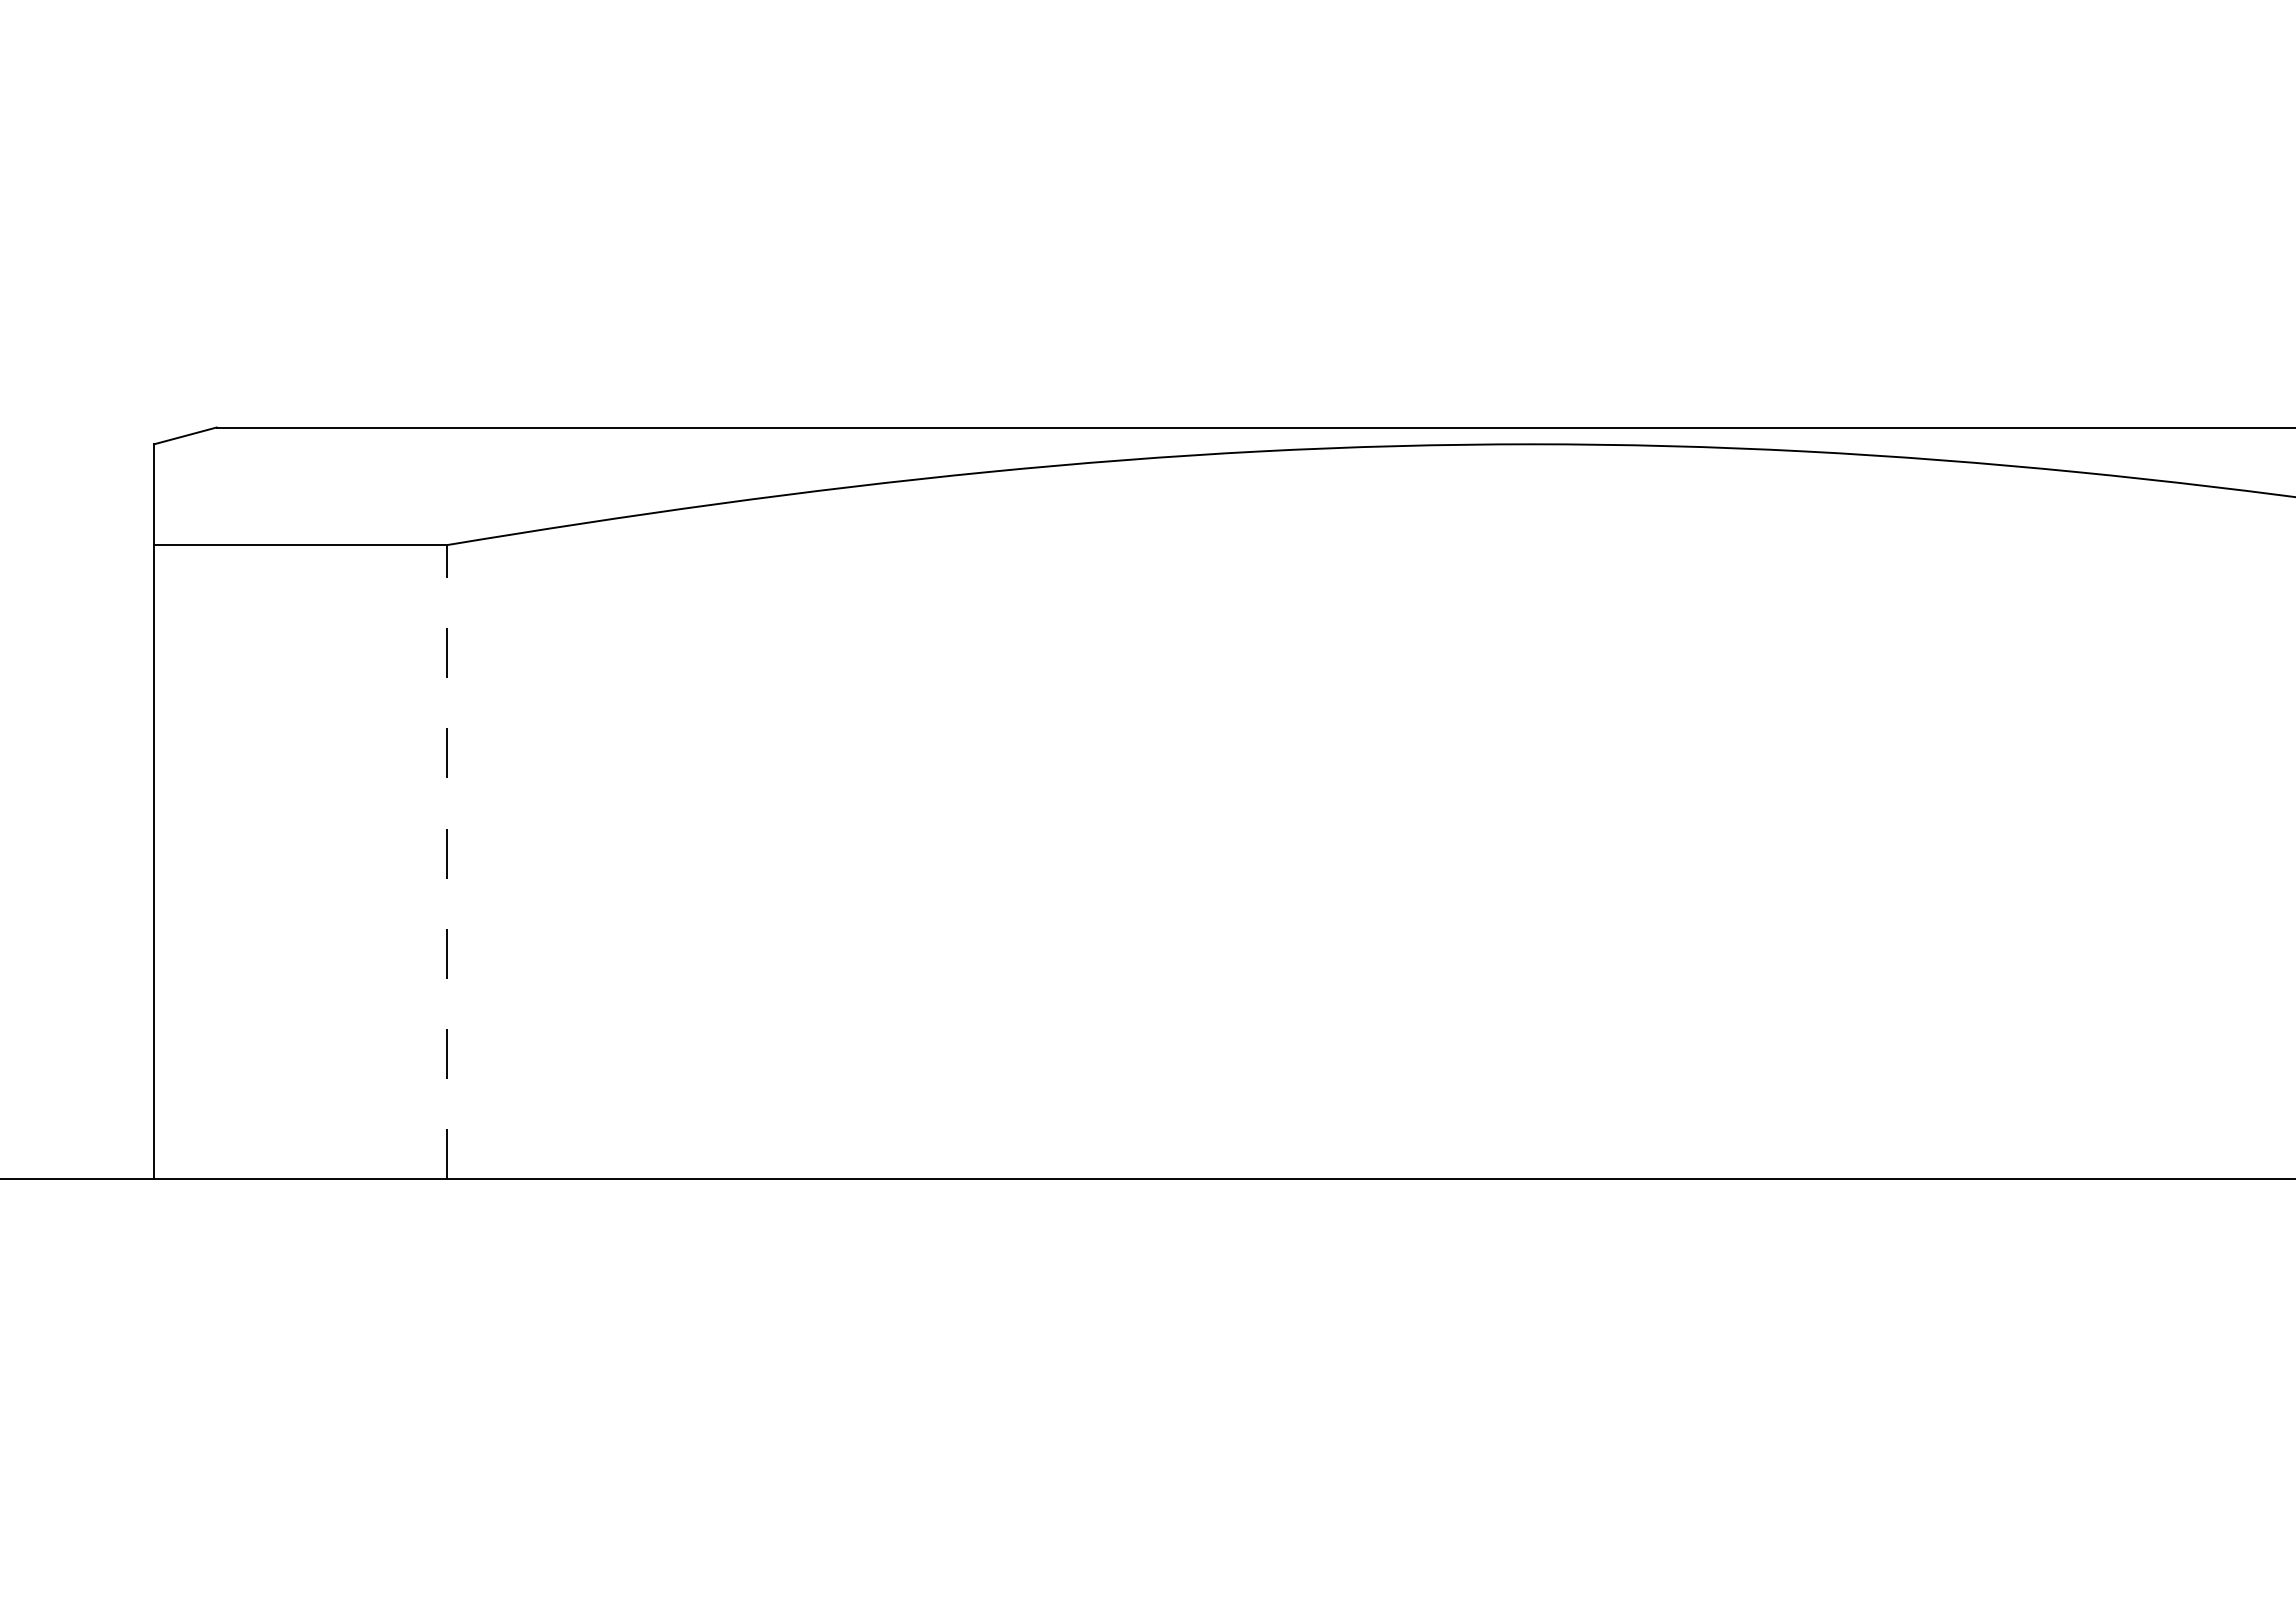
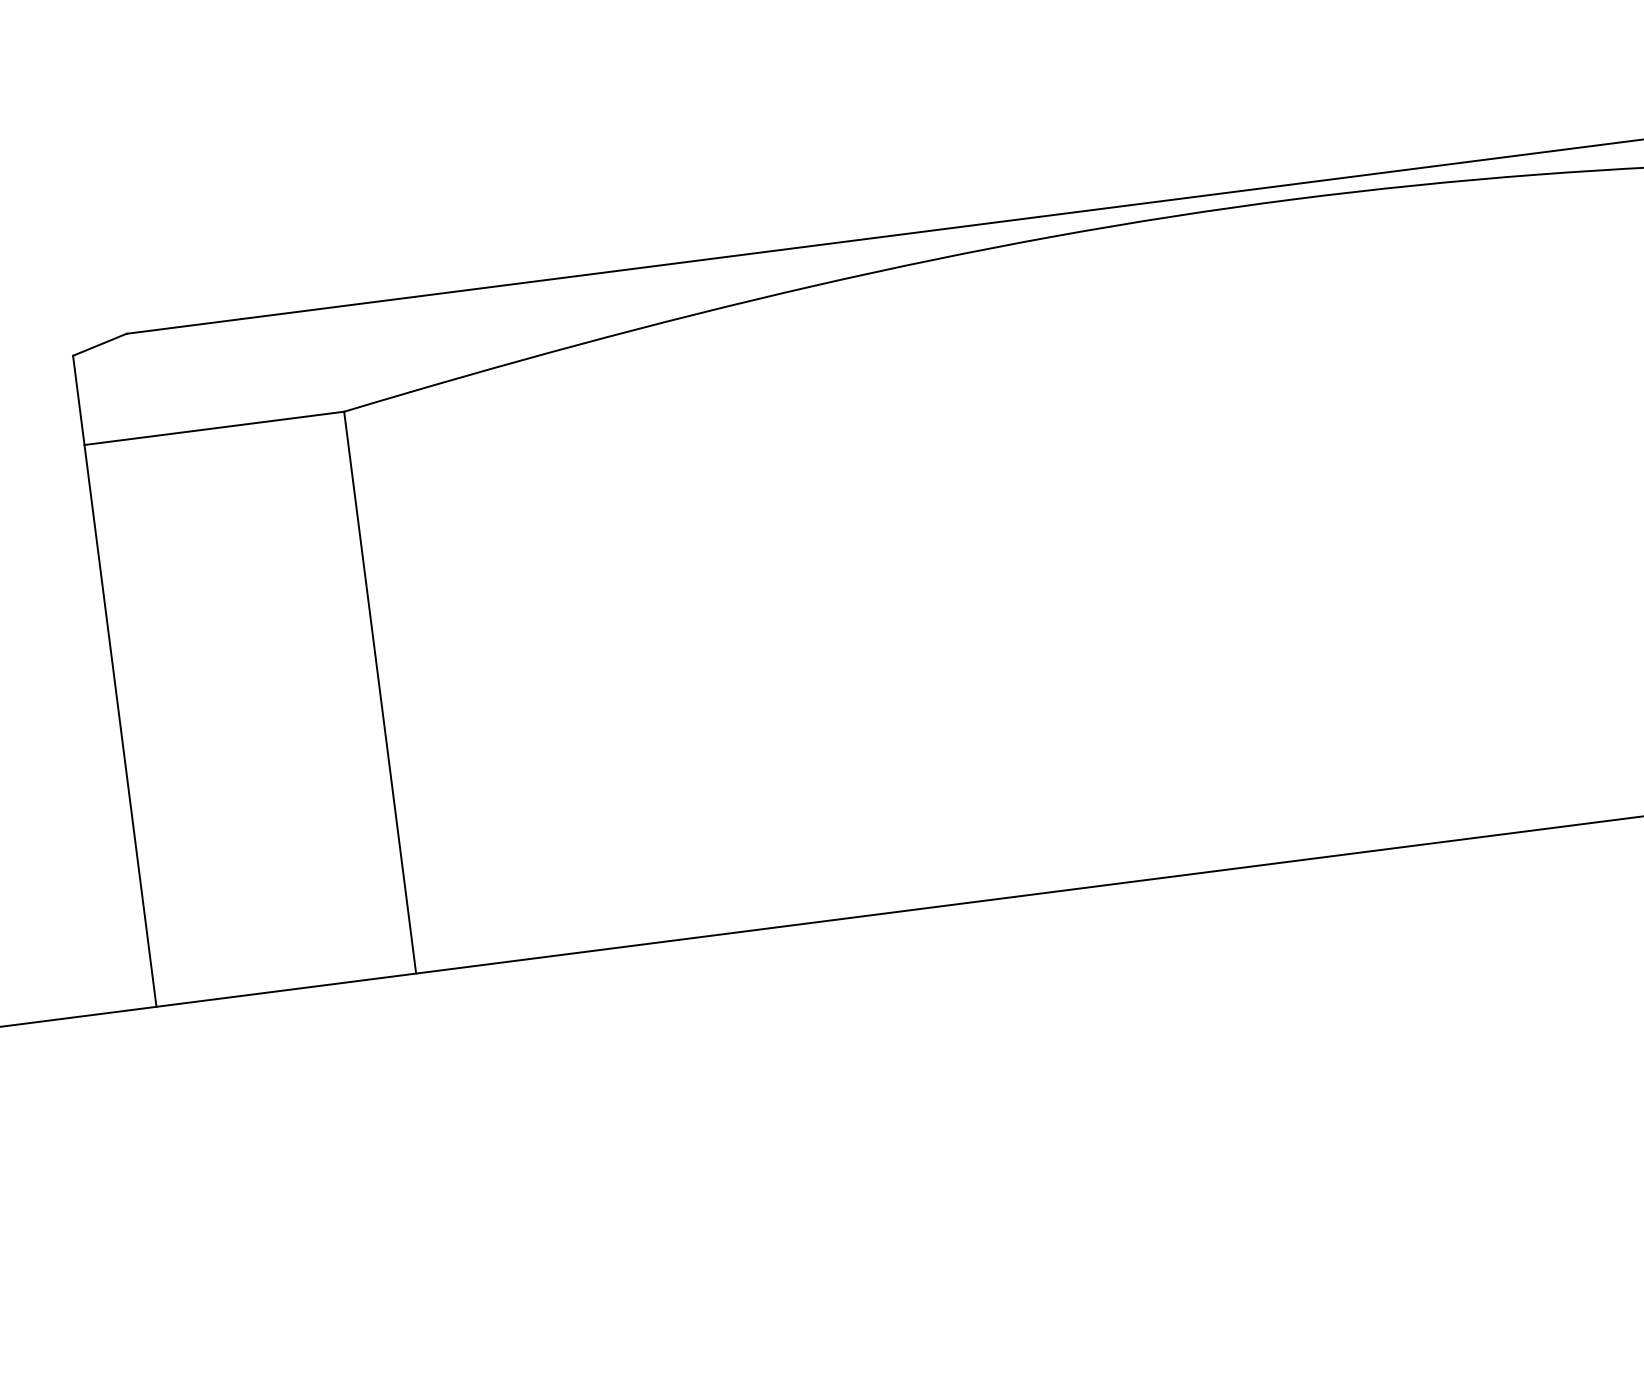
line: (447, 861) -> (380, 691), dashed -> solid

